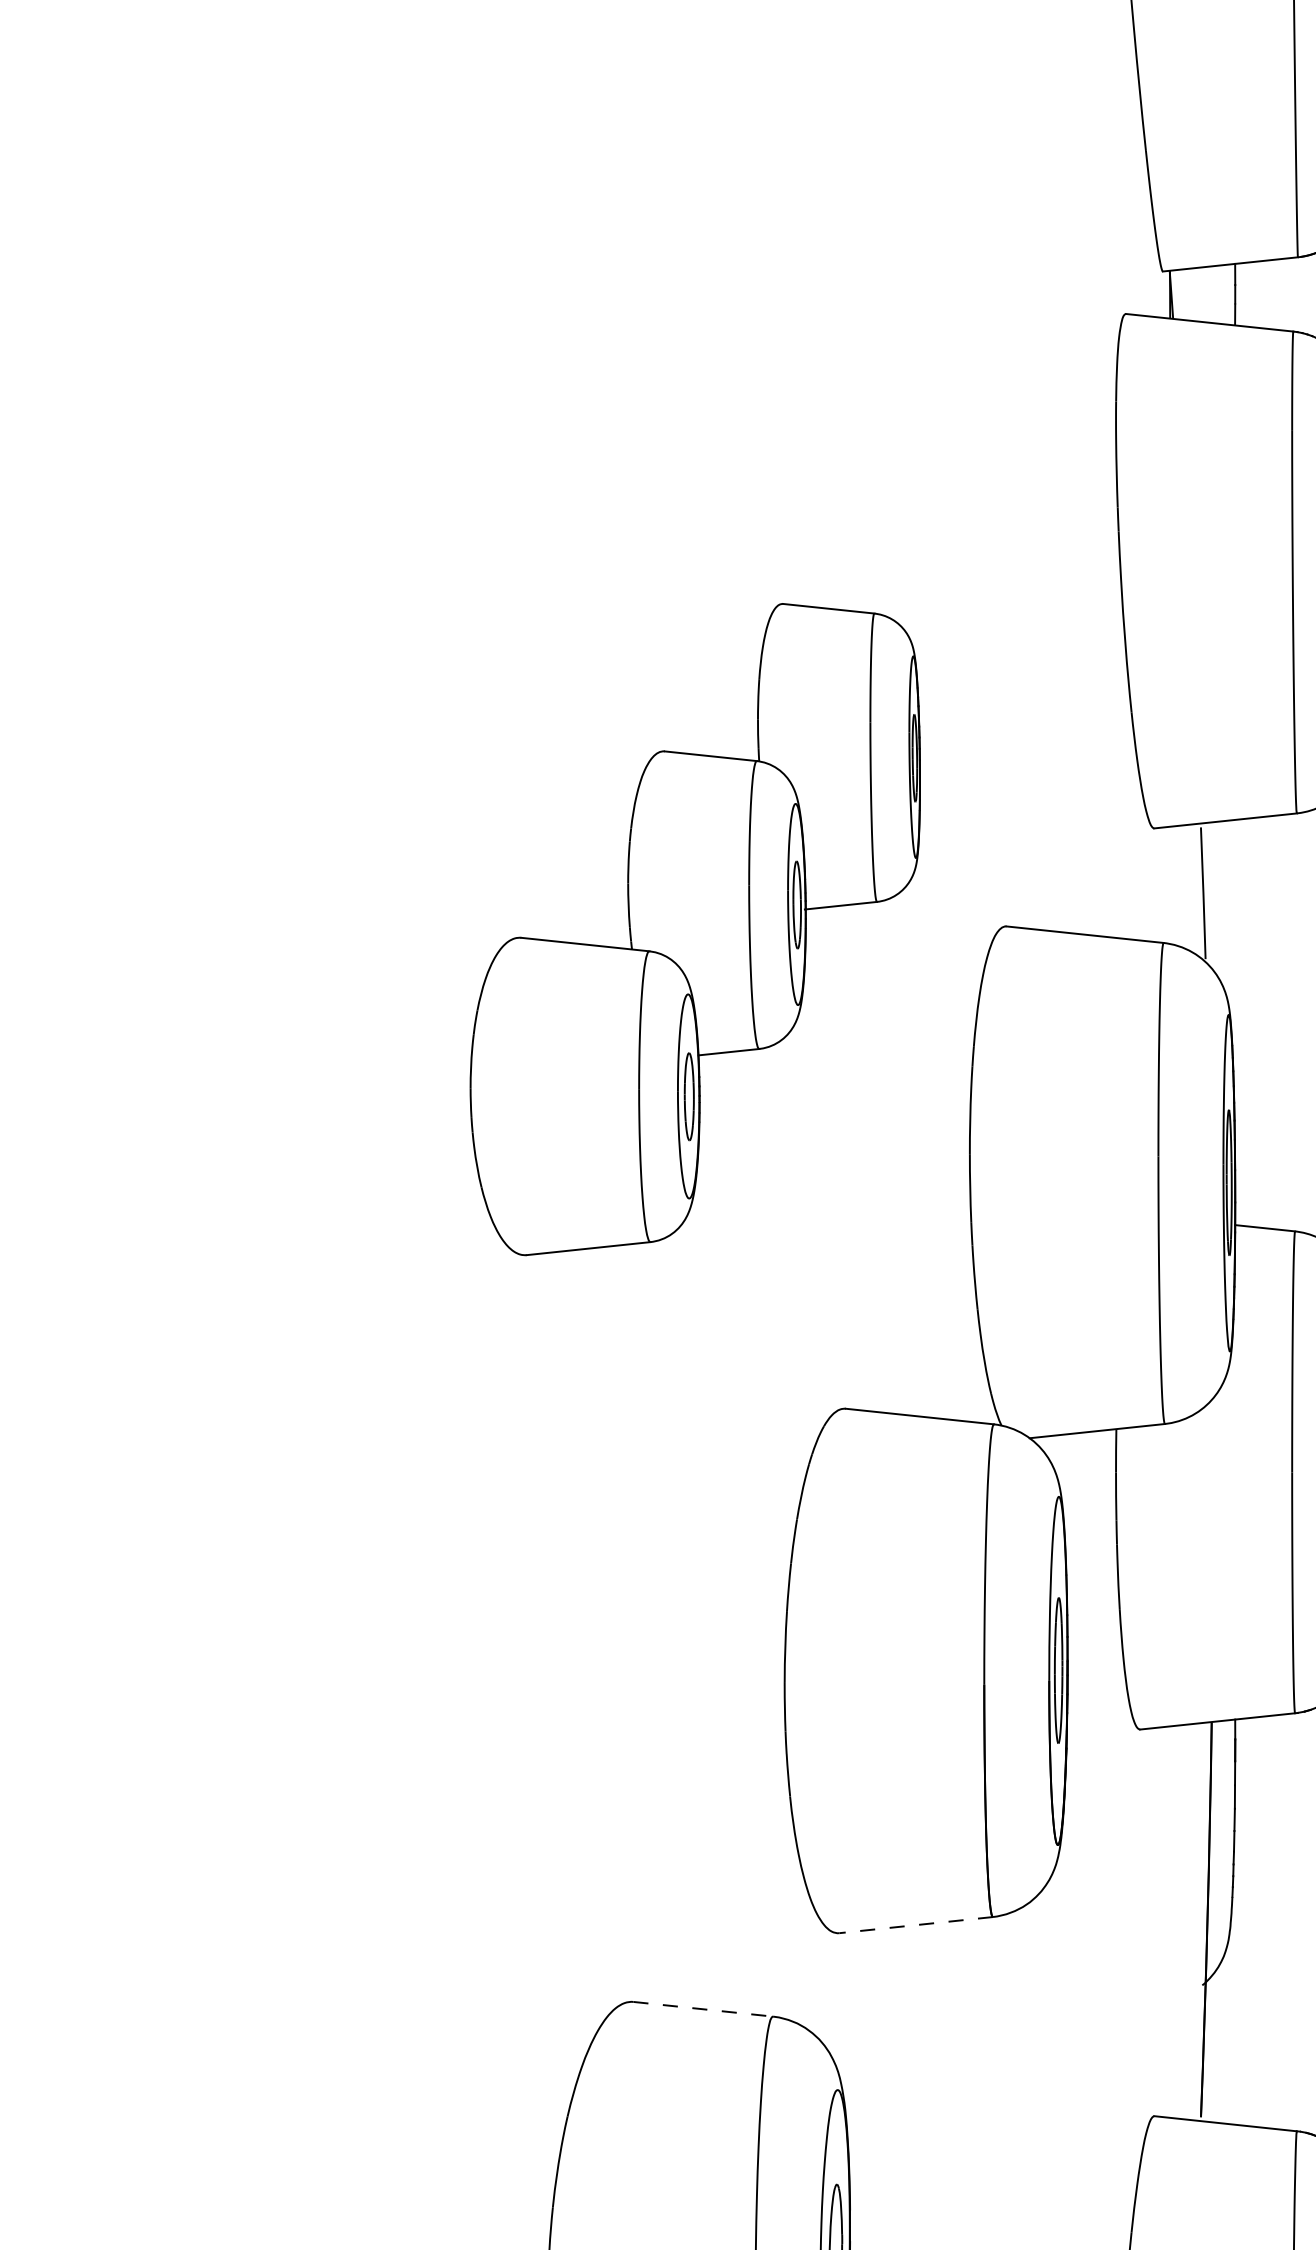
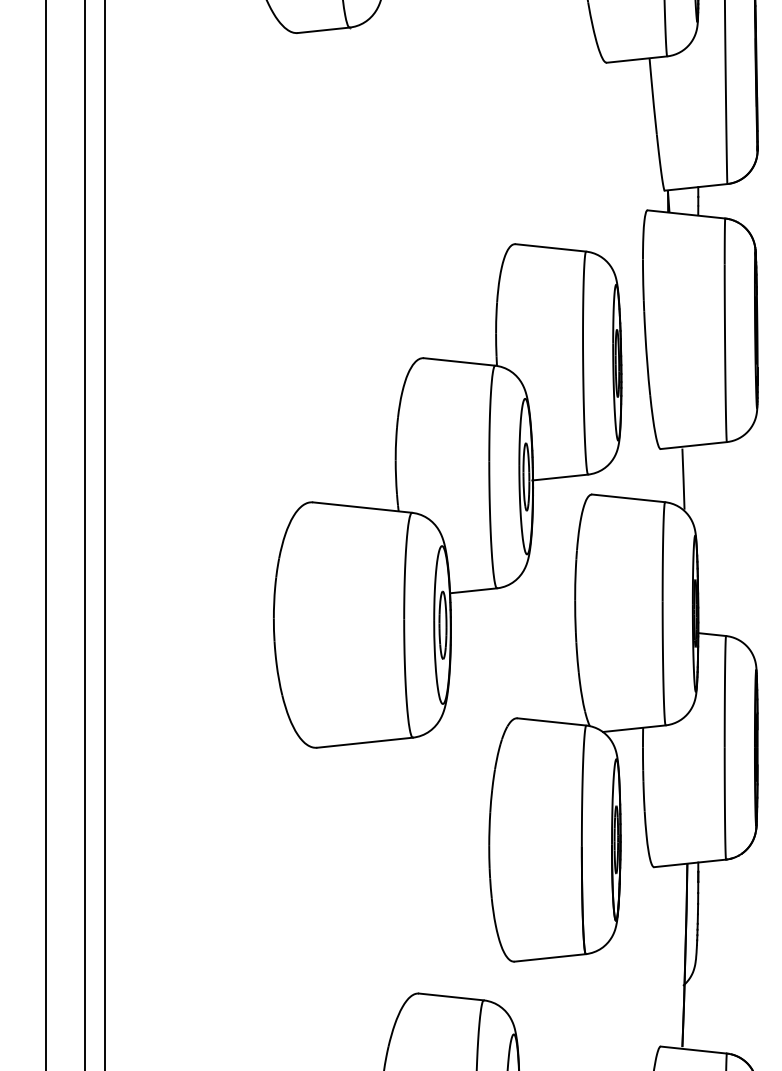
part: (694, 928) -> (447, 495), size x1.67
line: (916, 1924) -> (550, 957), dashed -> solid
line: (703, 2008) -> (451, 996), dashed -> solid

